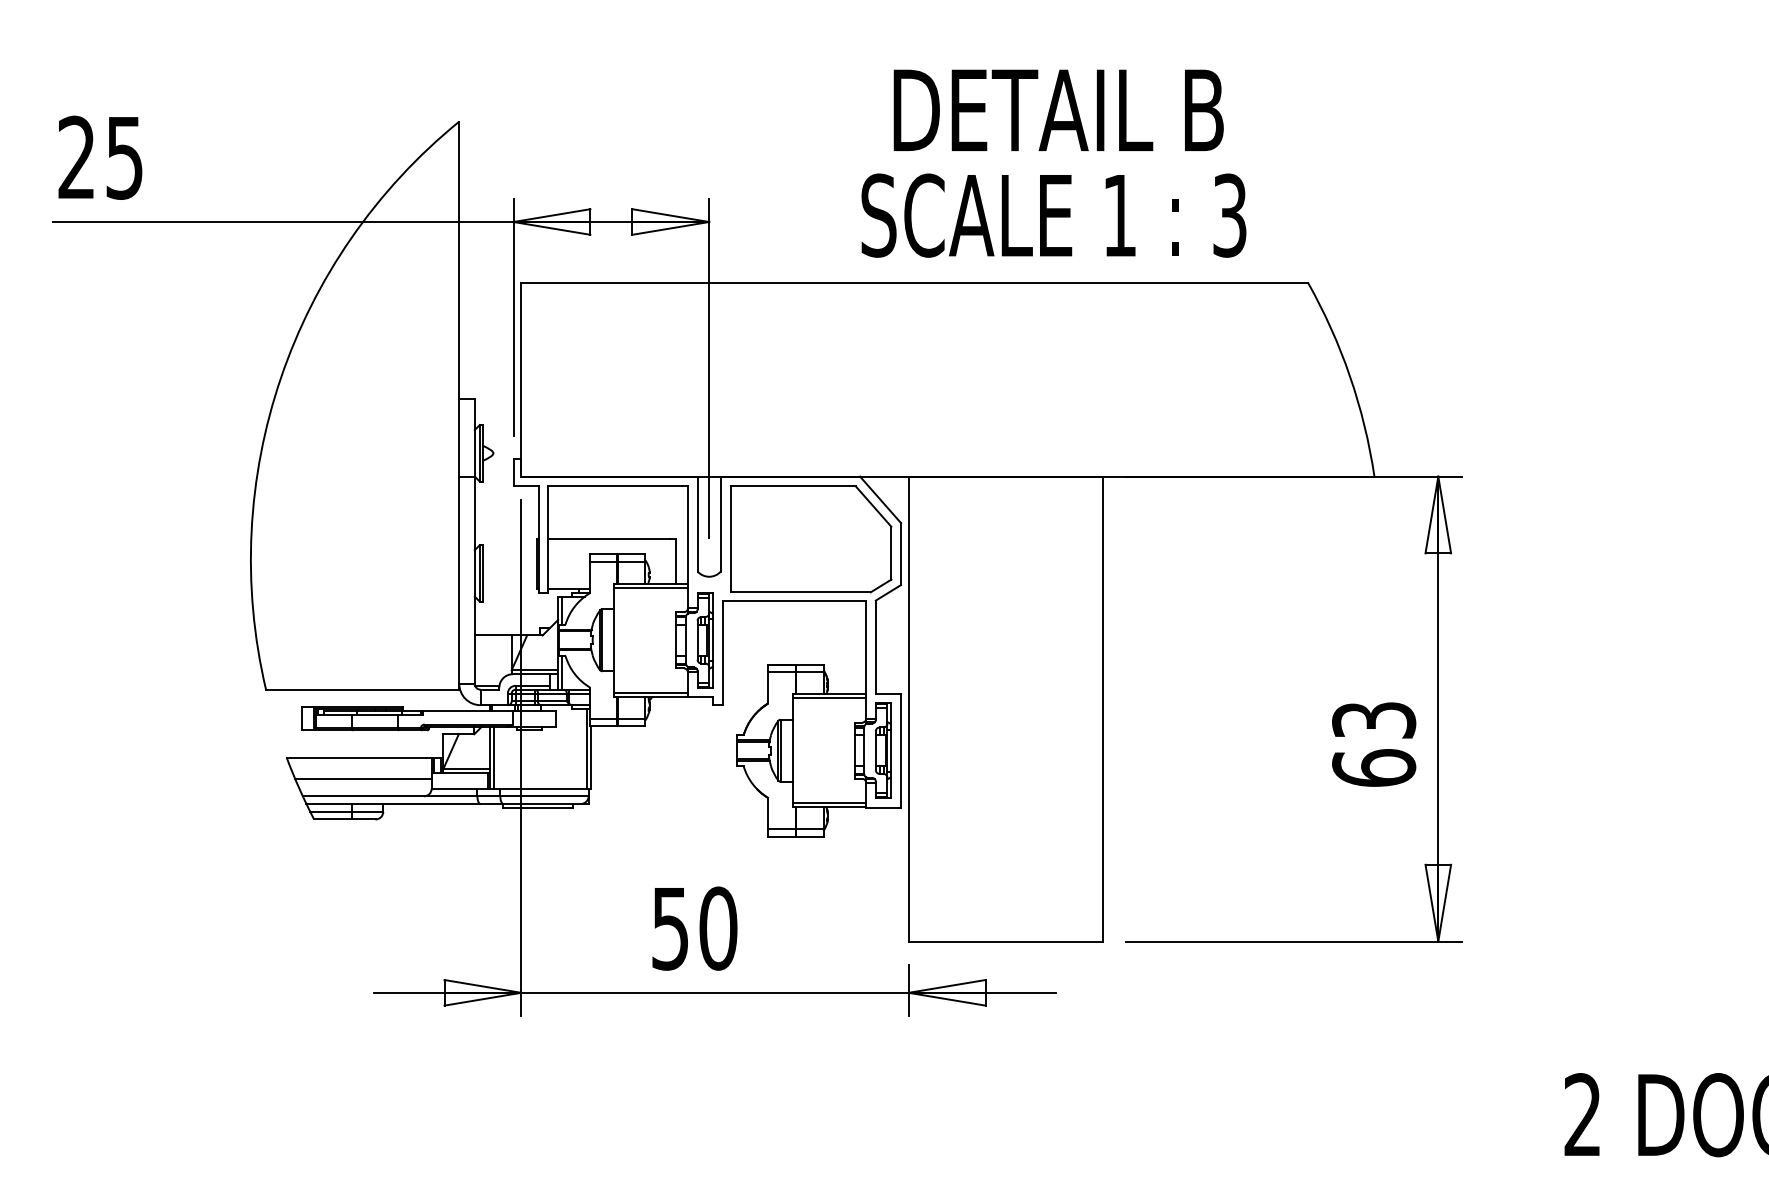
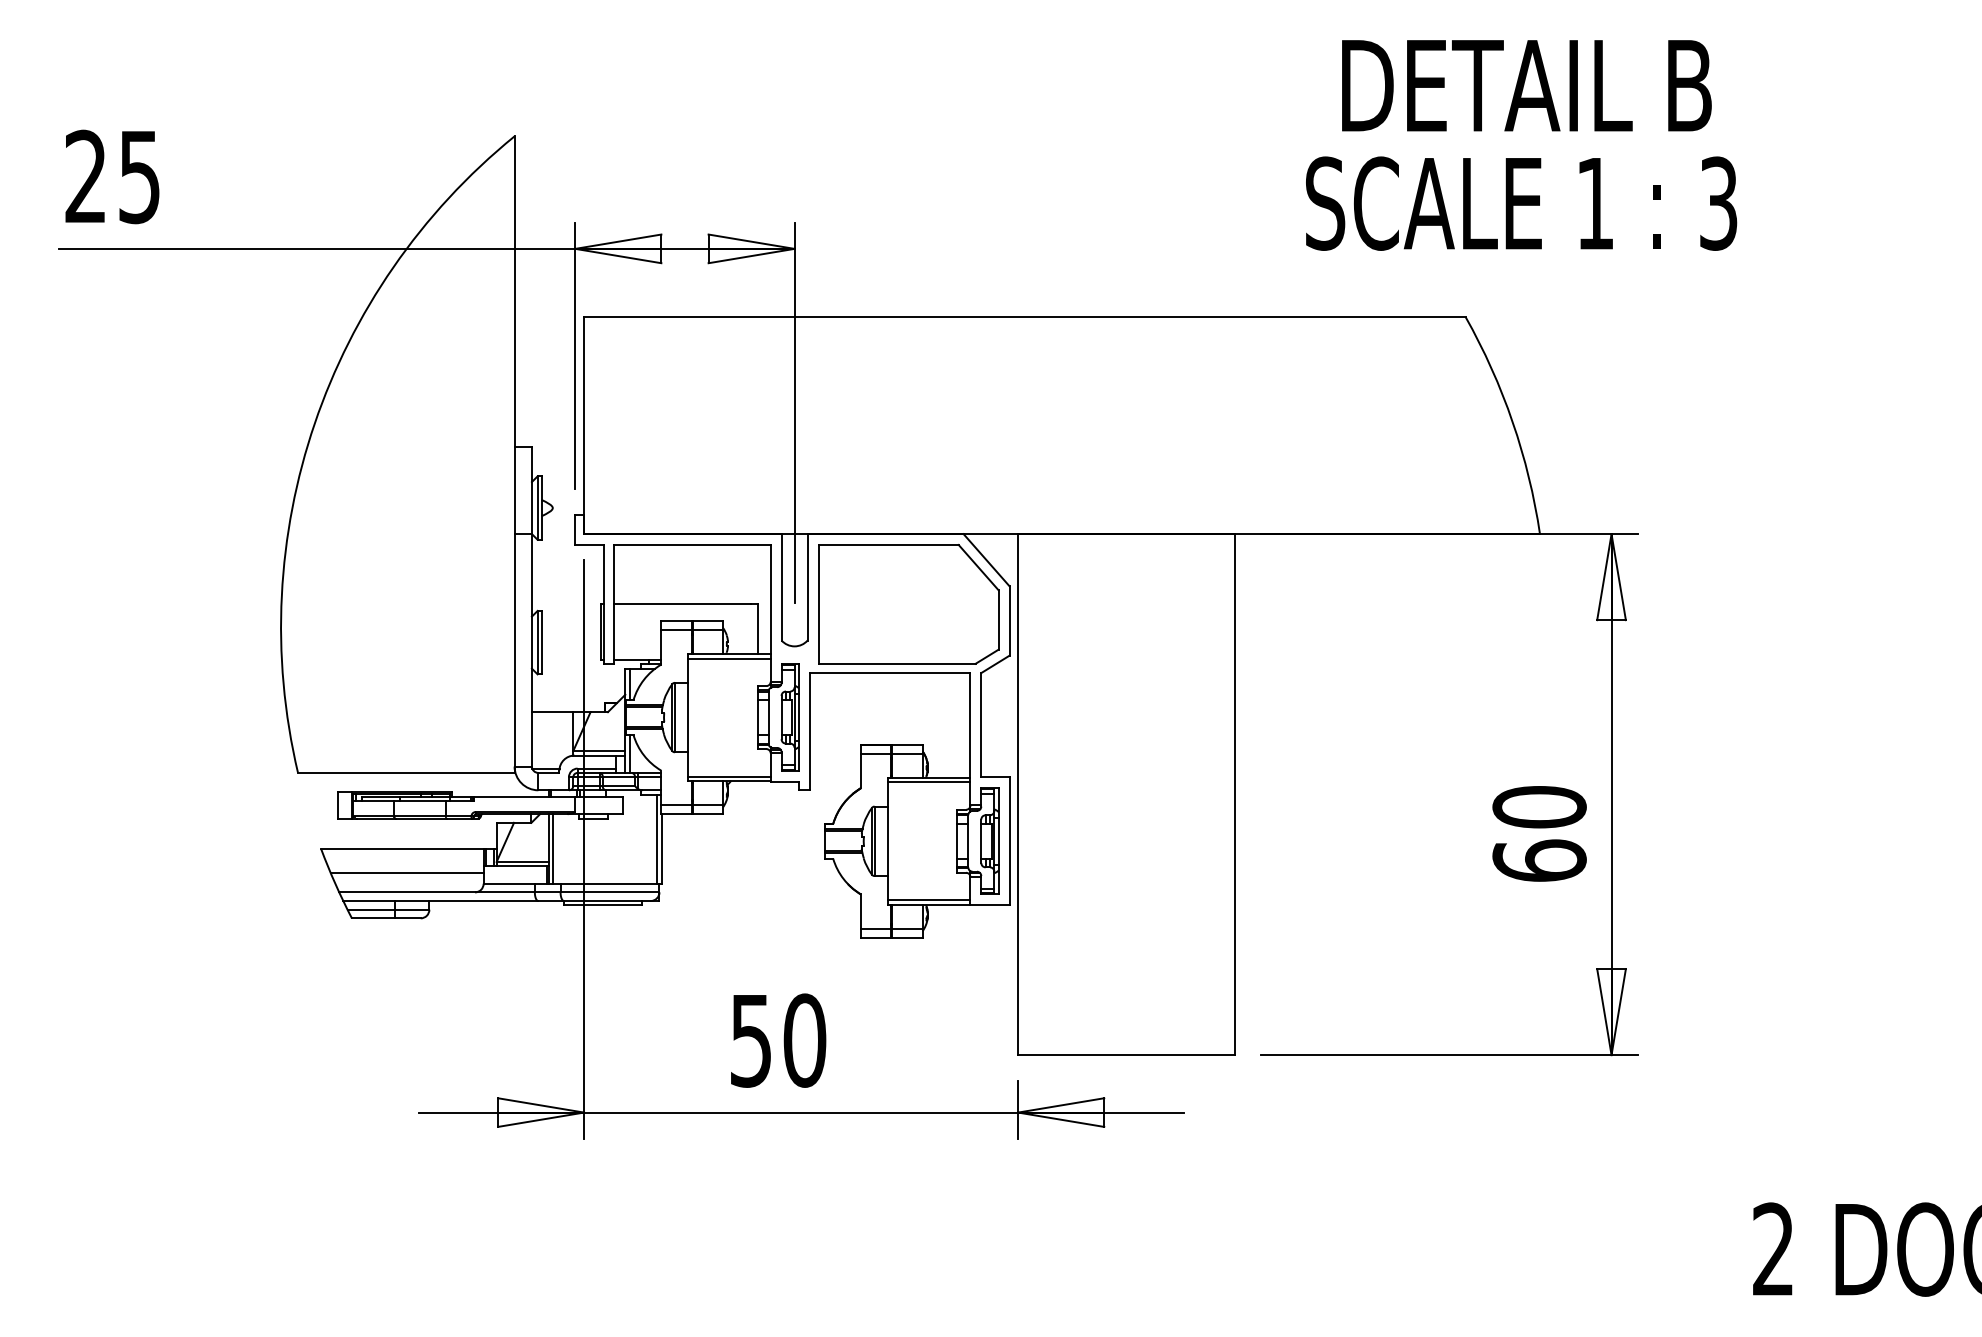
text: (1053, 163) -> (1520, 145), moved
text: (1374, 720) -> (1540, 807), 63 -> 60

